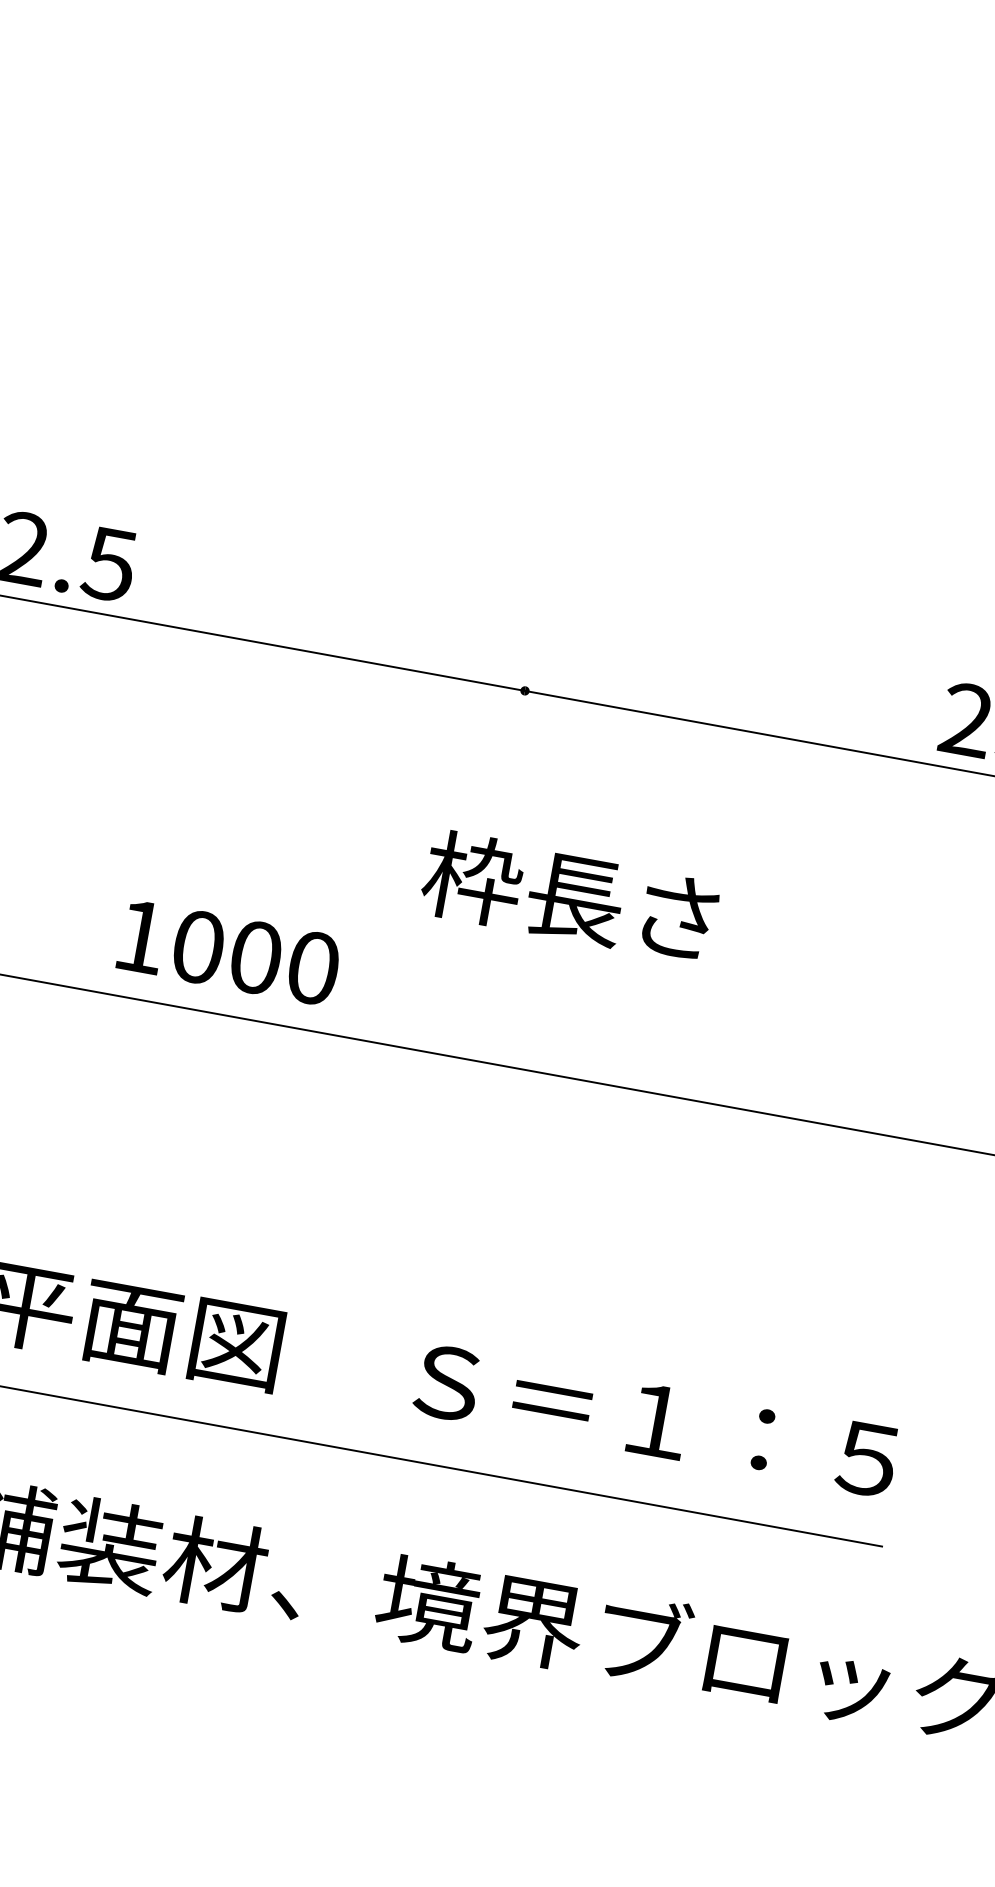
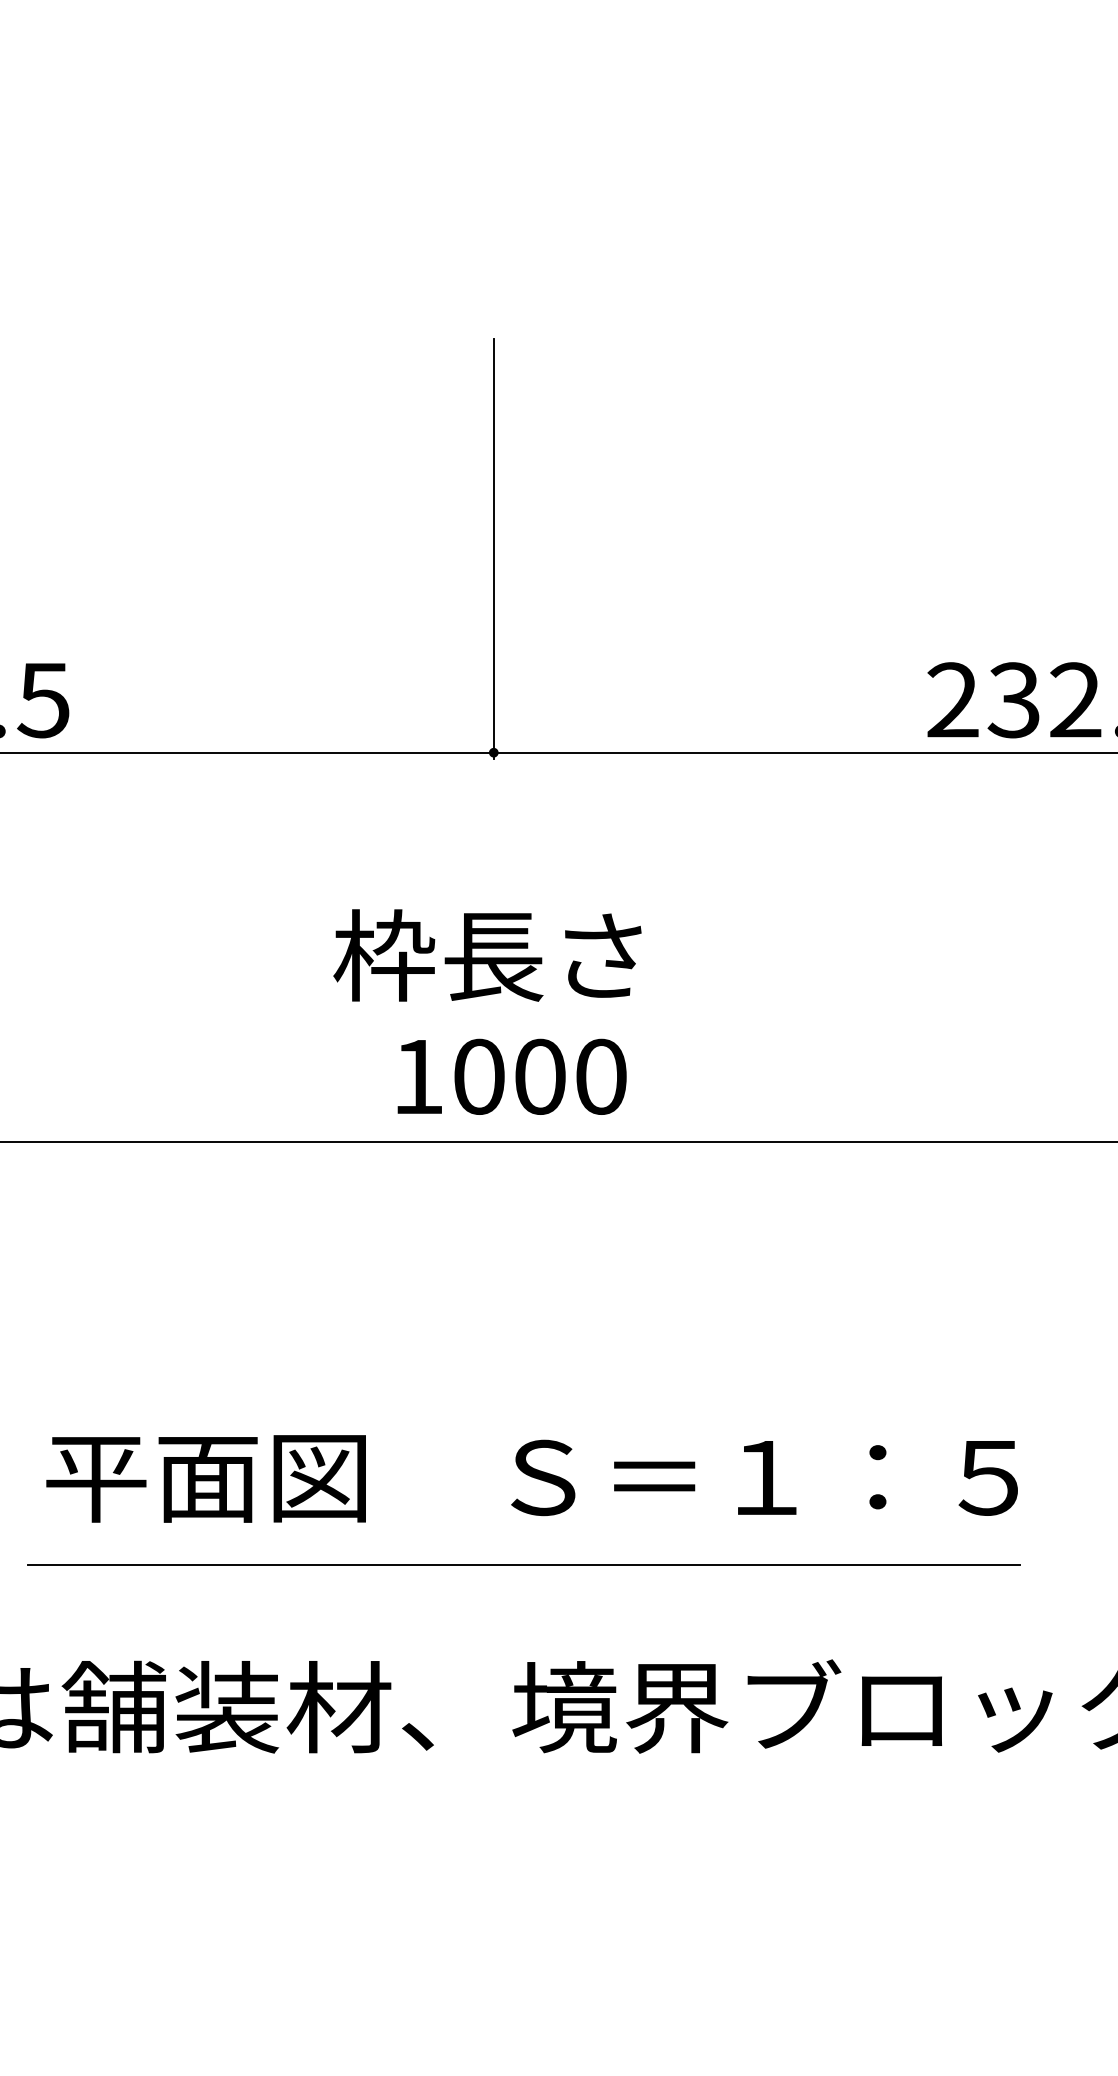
line: (559, 498) -> (493, 548), added
text: (570, 896) -> (487, 955), moved
text: (228, 952) -> (511, 1076), moved

